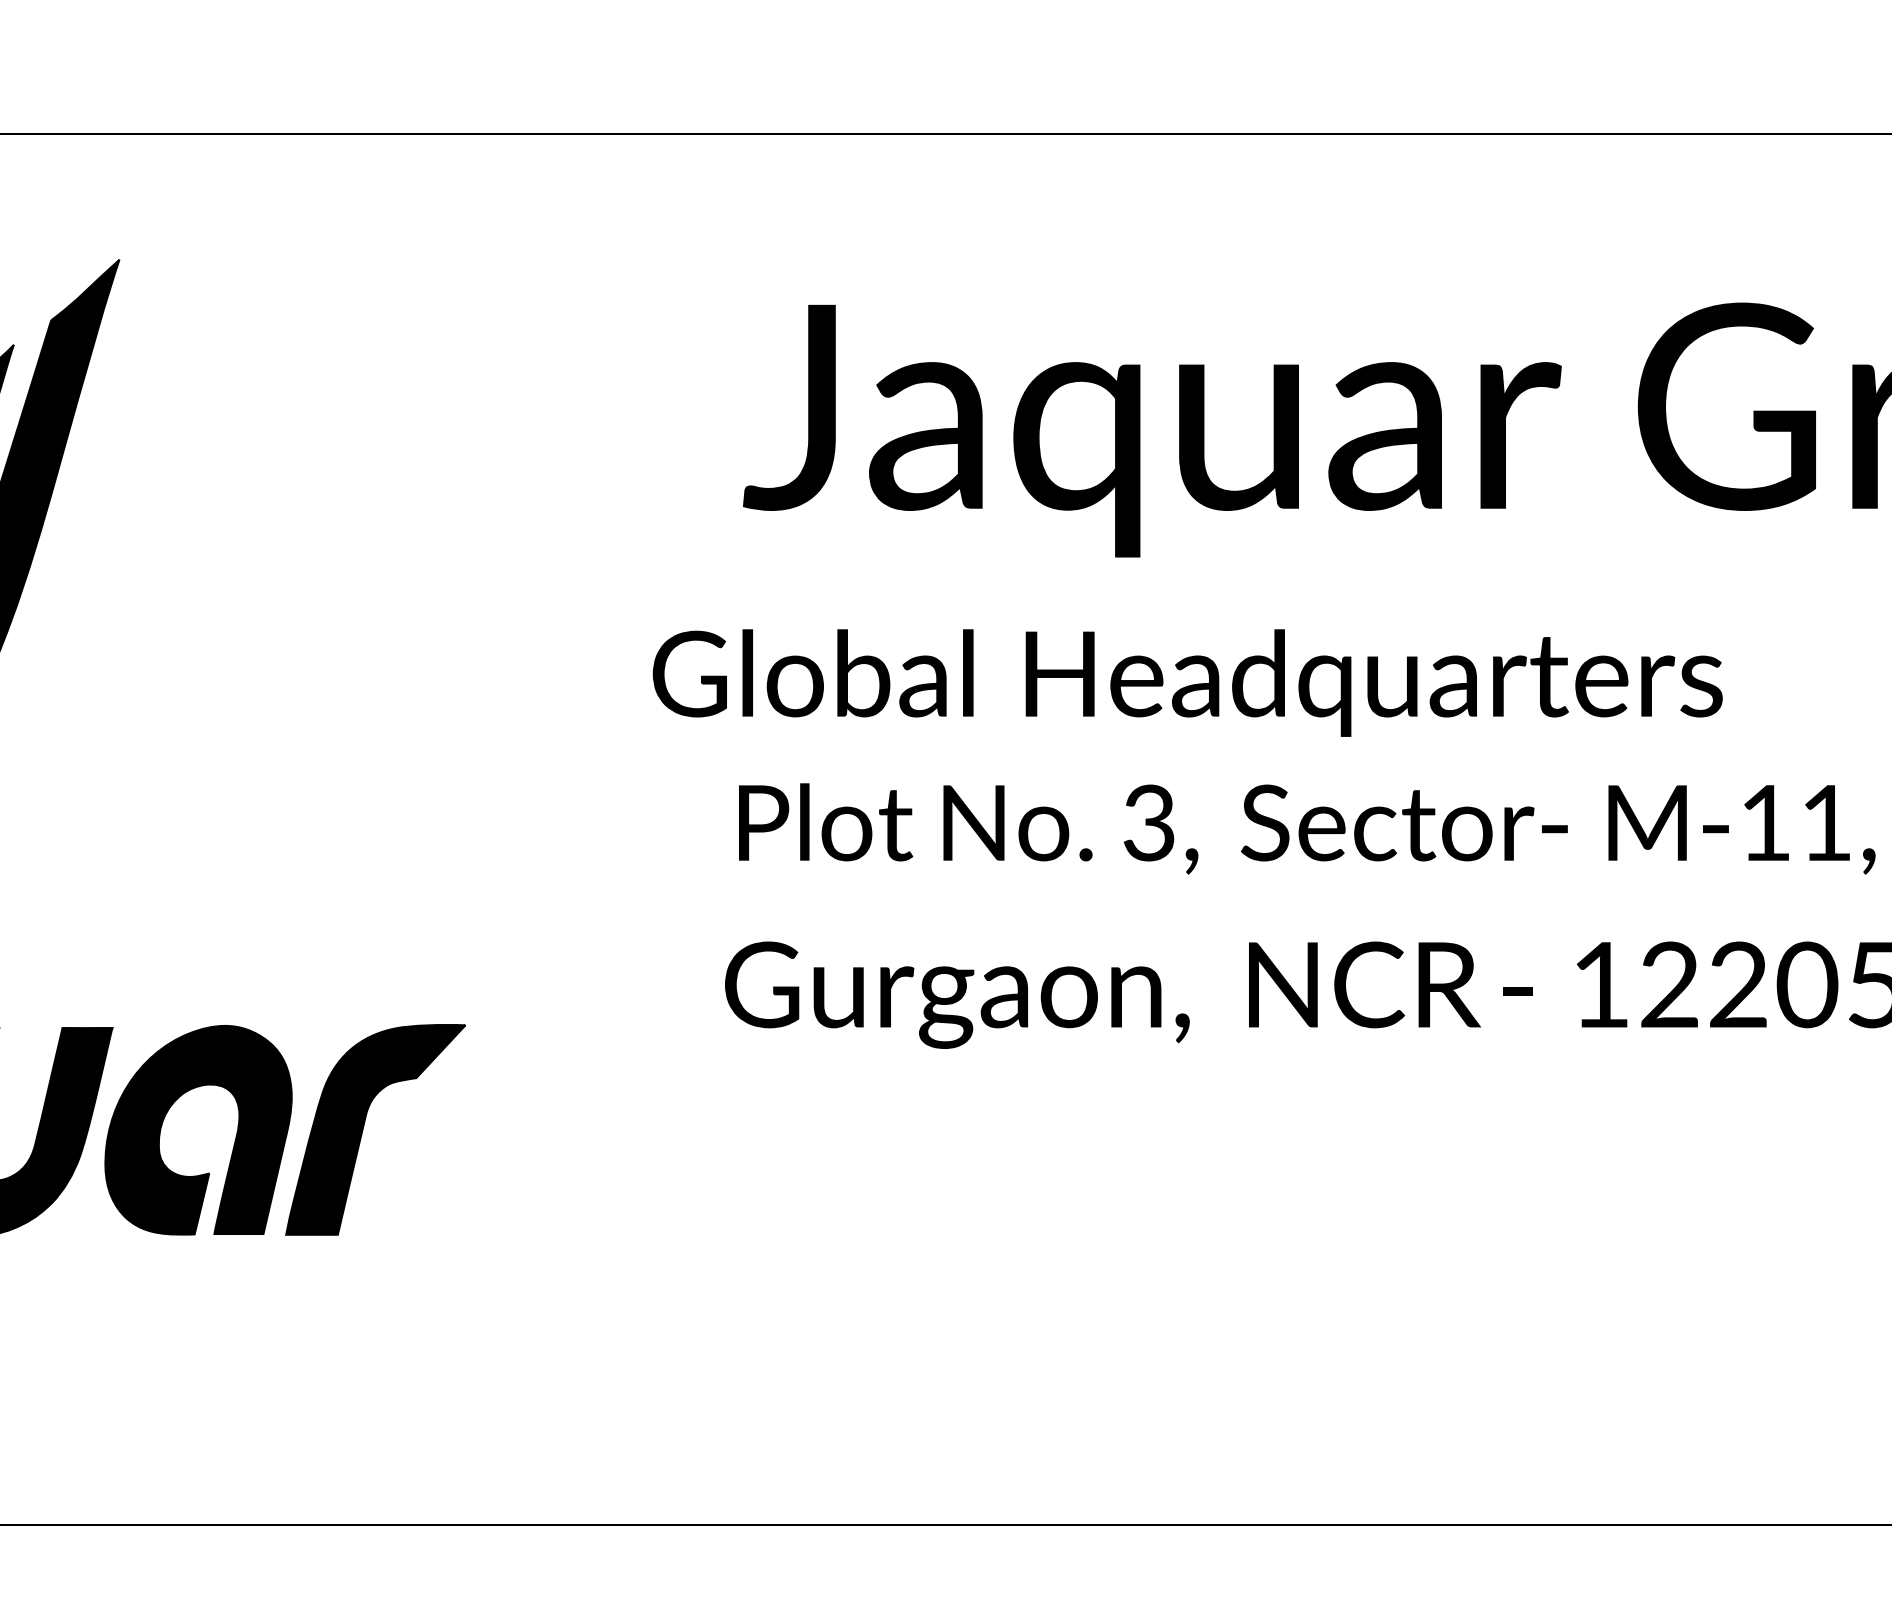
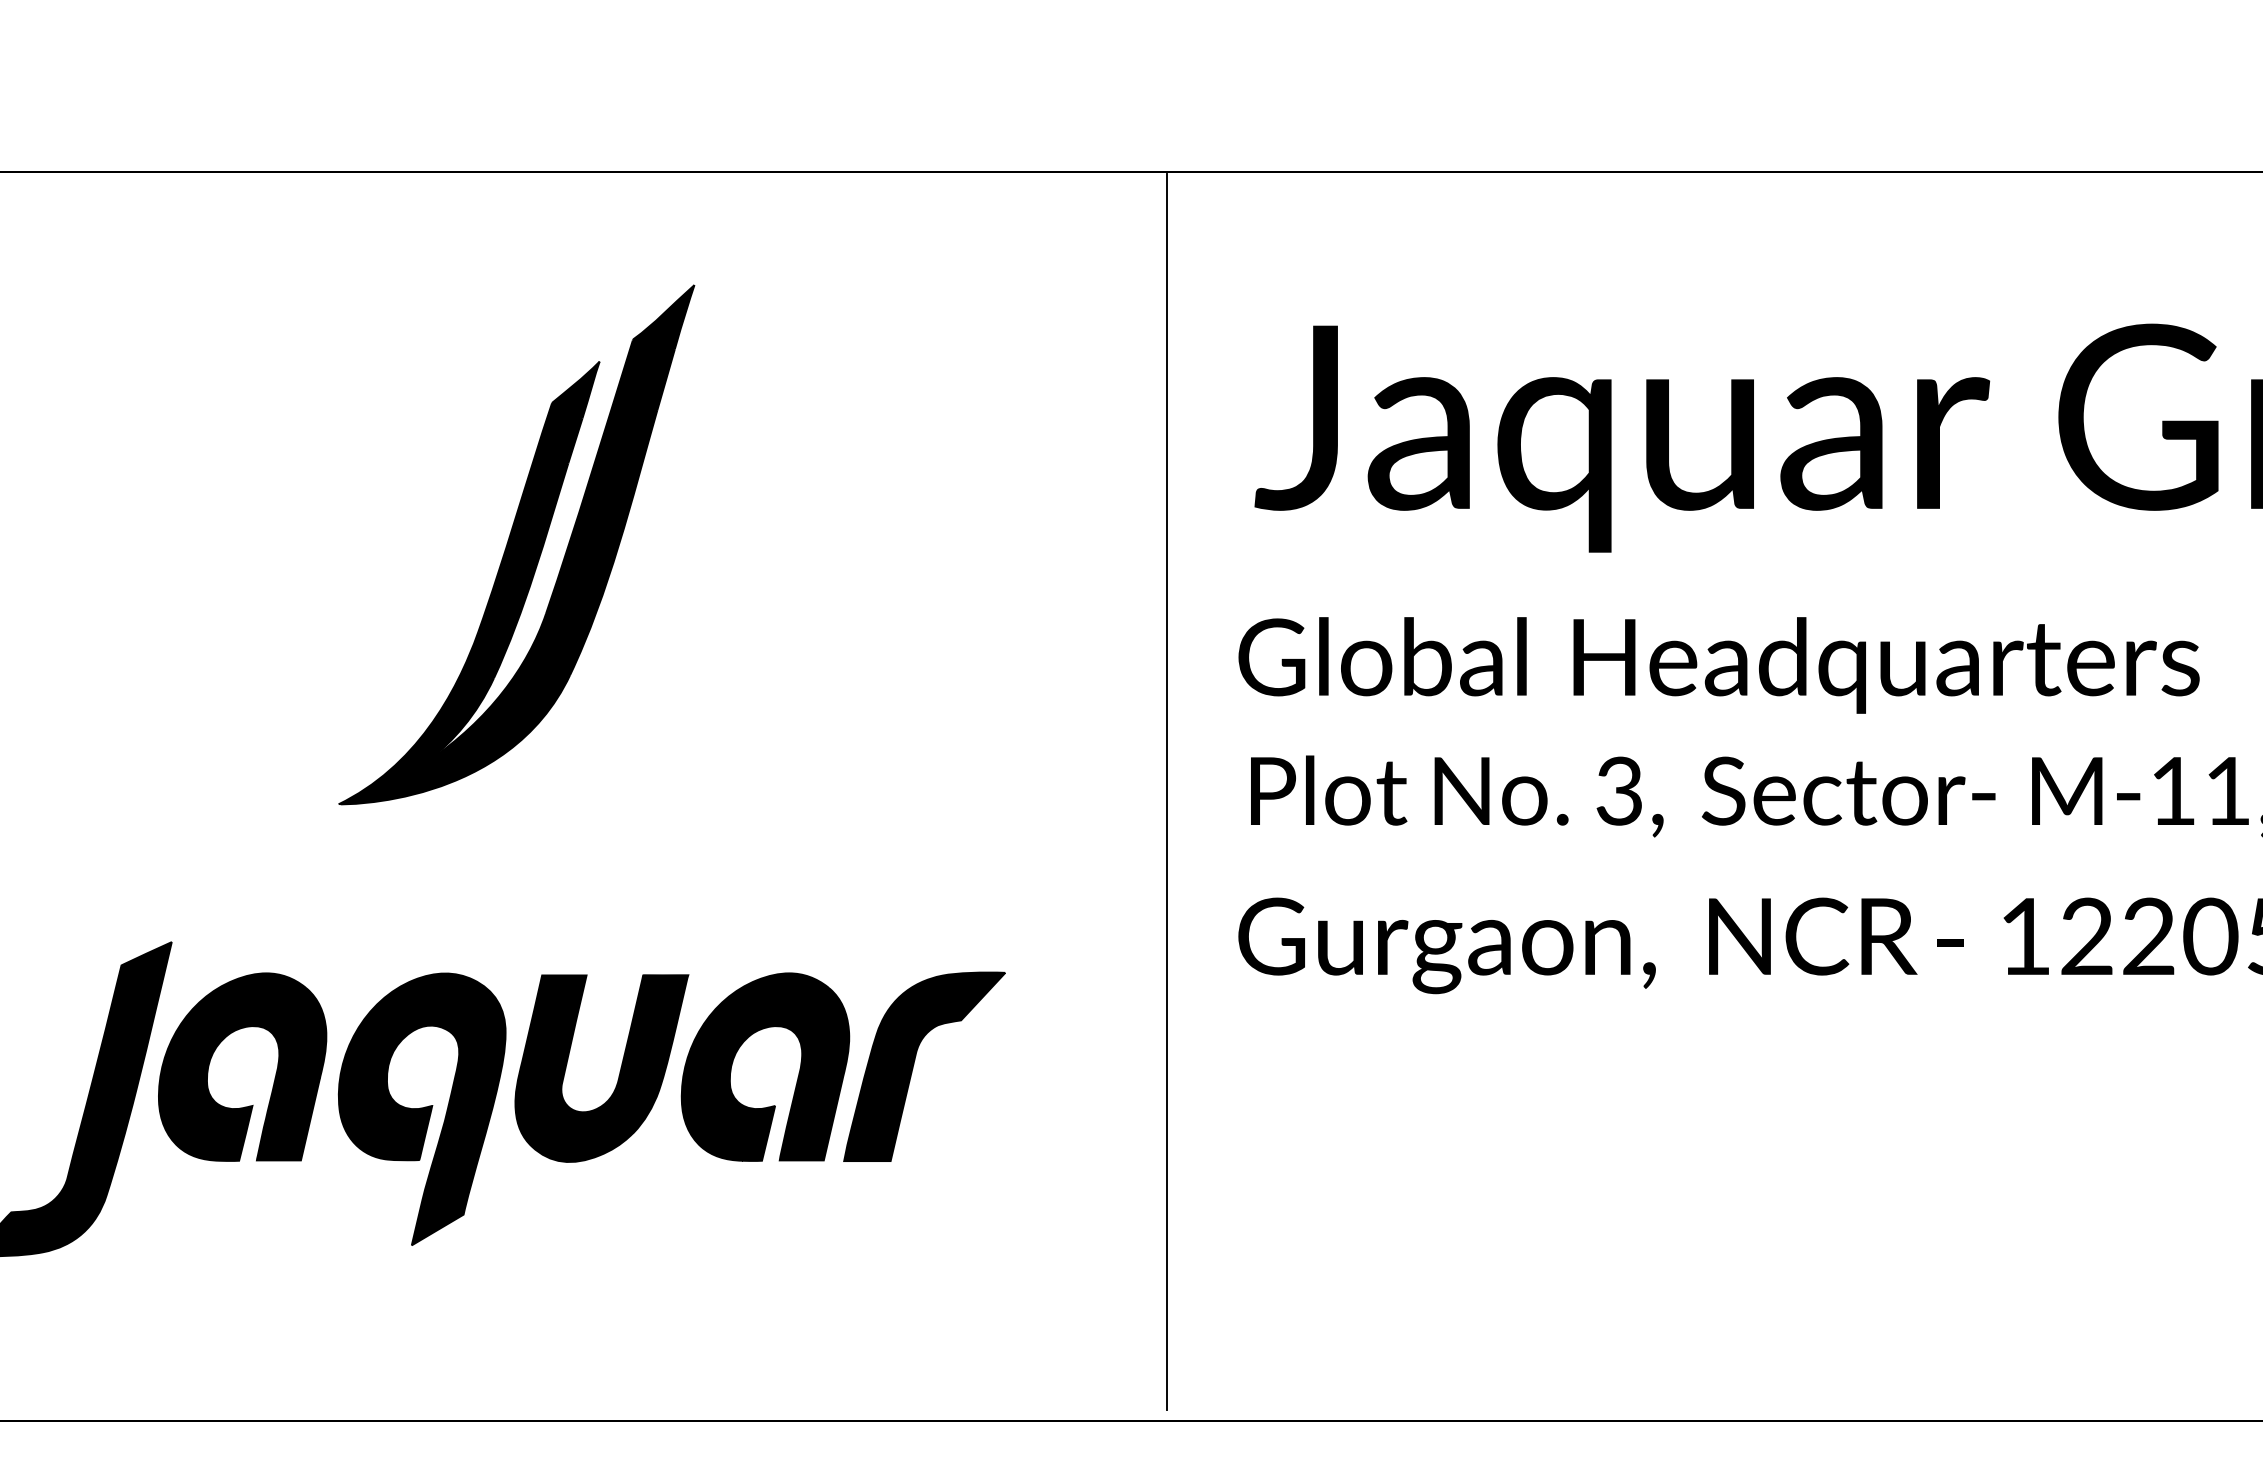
text: (1187, 683) -> (1718, 665), moved
line: (646, 823) -> (1167, 791), added

